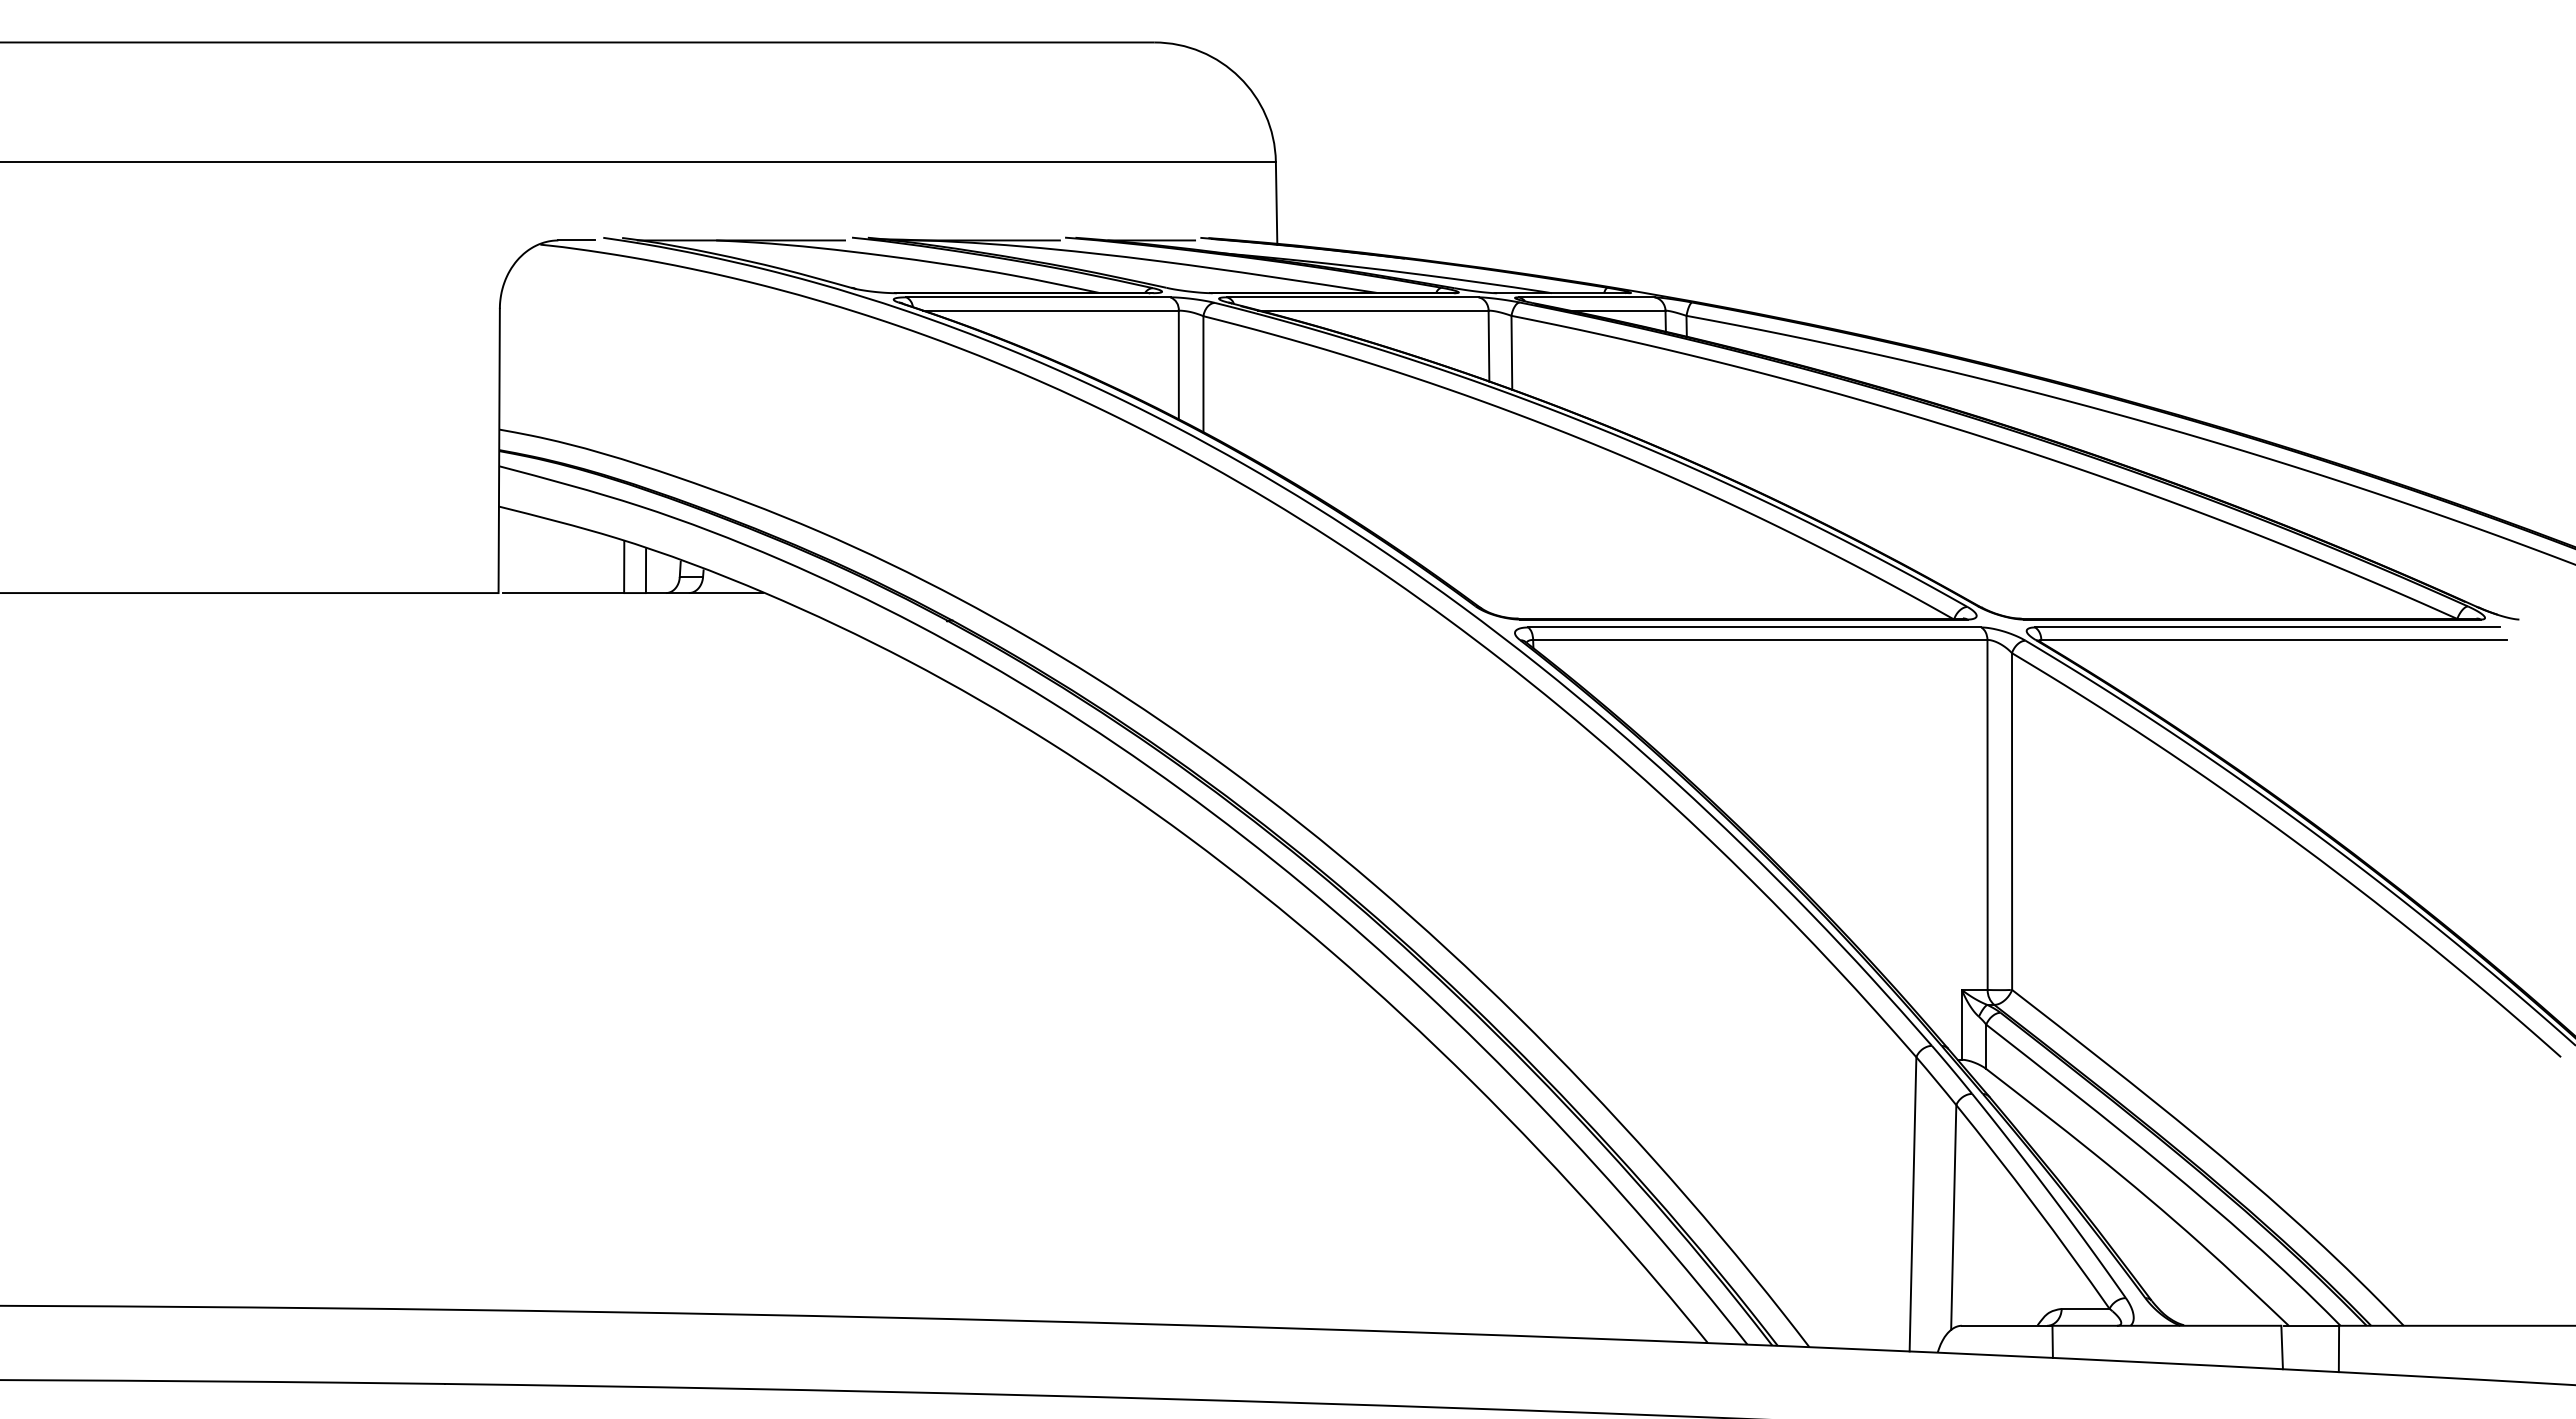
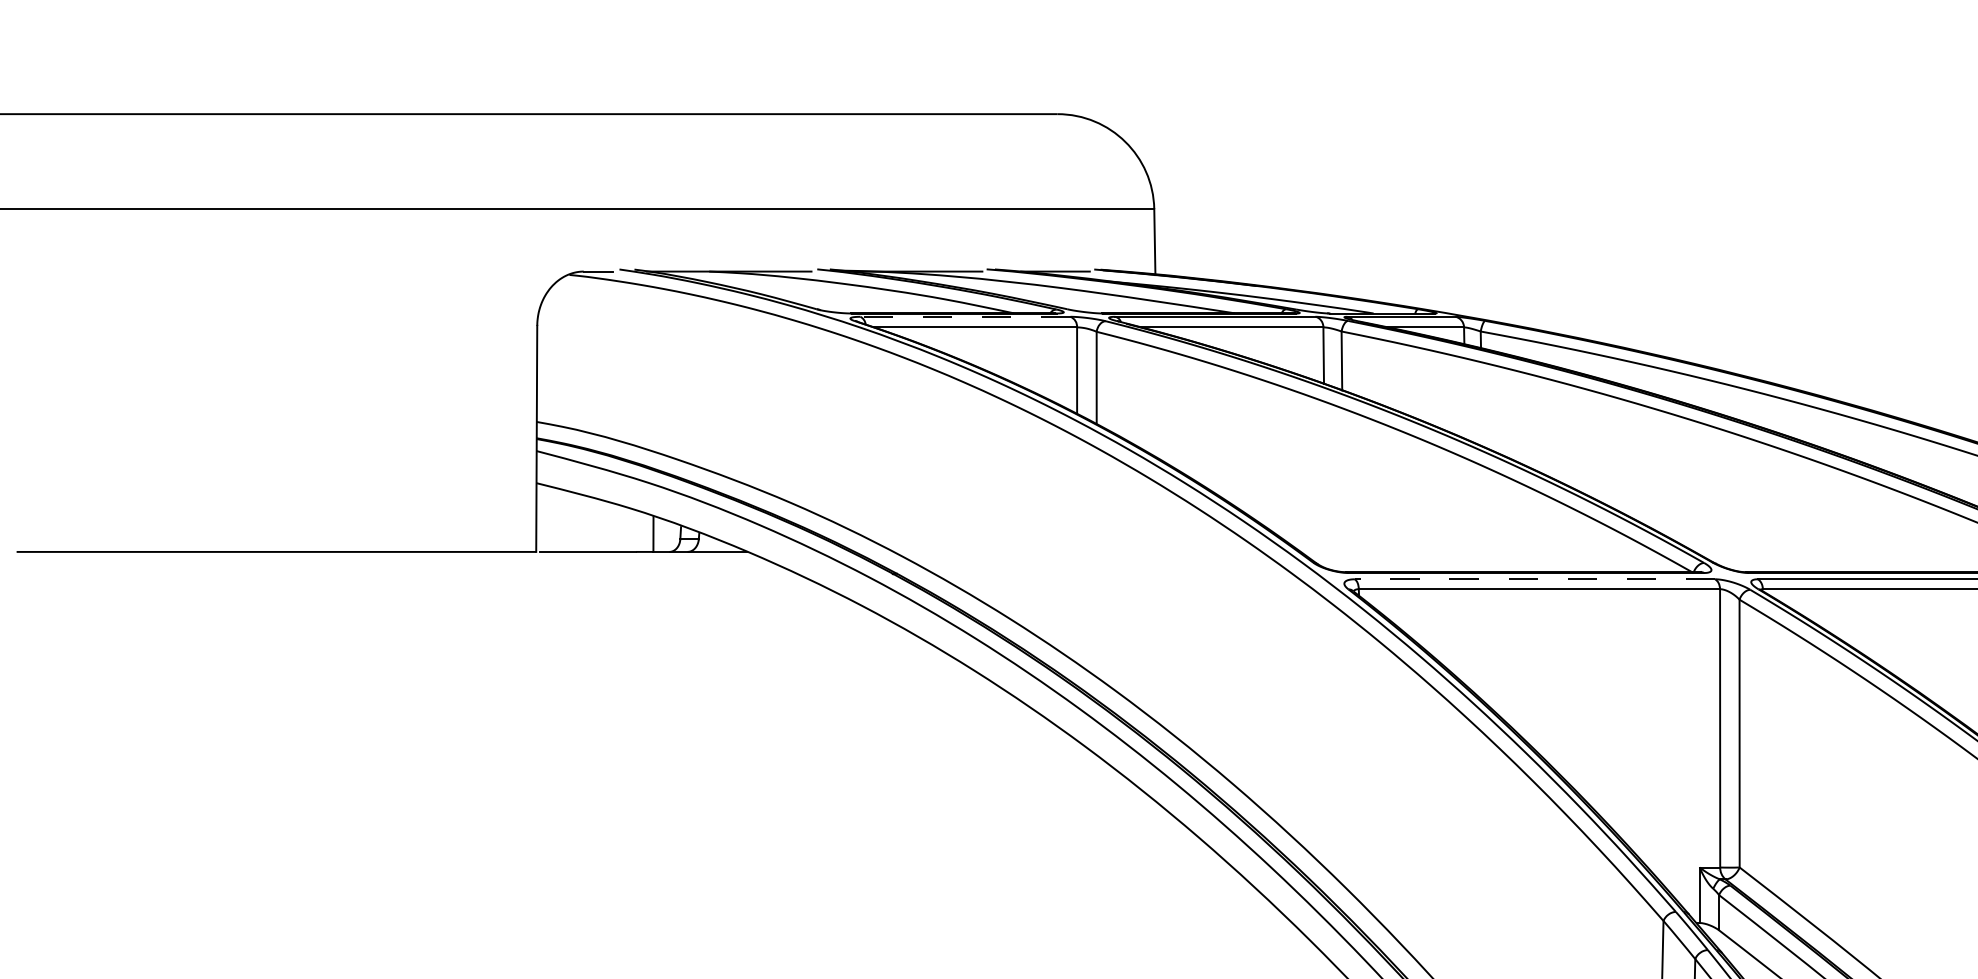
line: (1038, 297) -> (965, 316), solid -> dashed
line: (624, 567) -> (636, 531), removed
line: (1754, 627) -> (1534, 579), solid -> dashed

